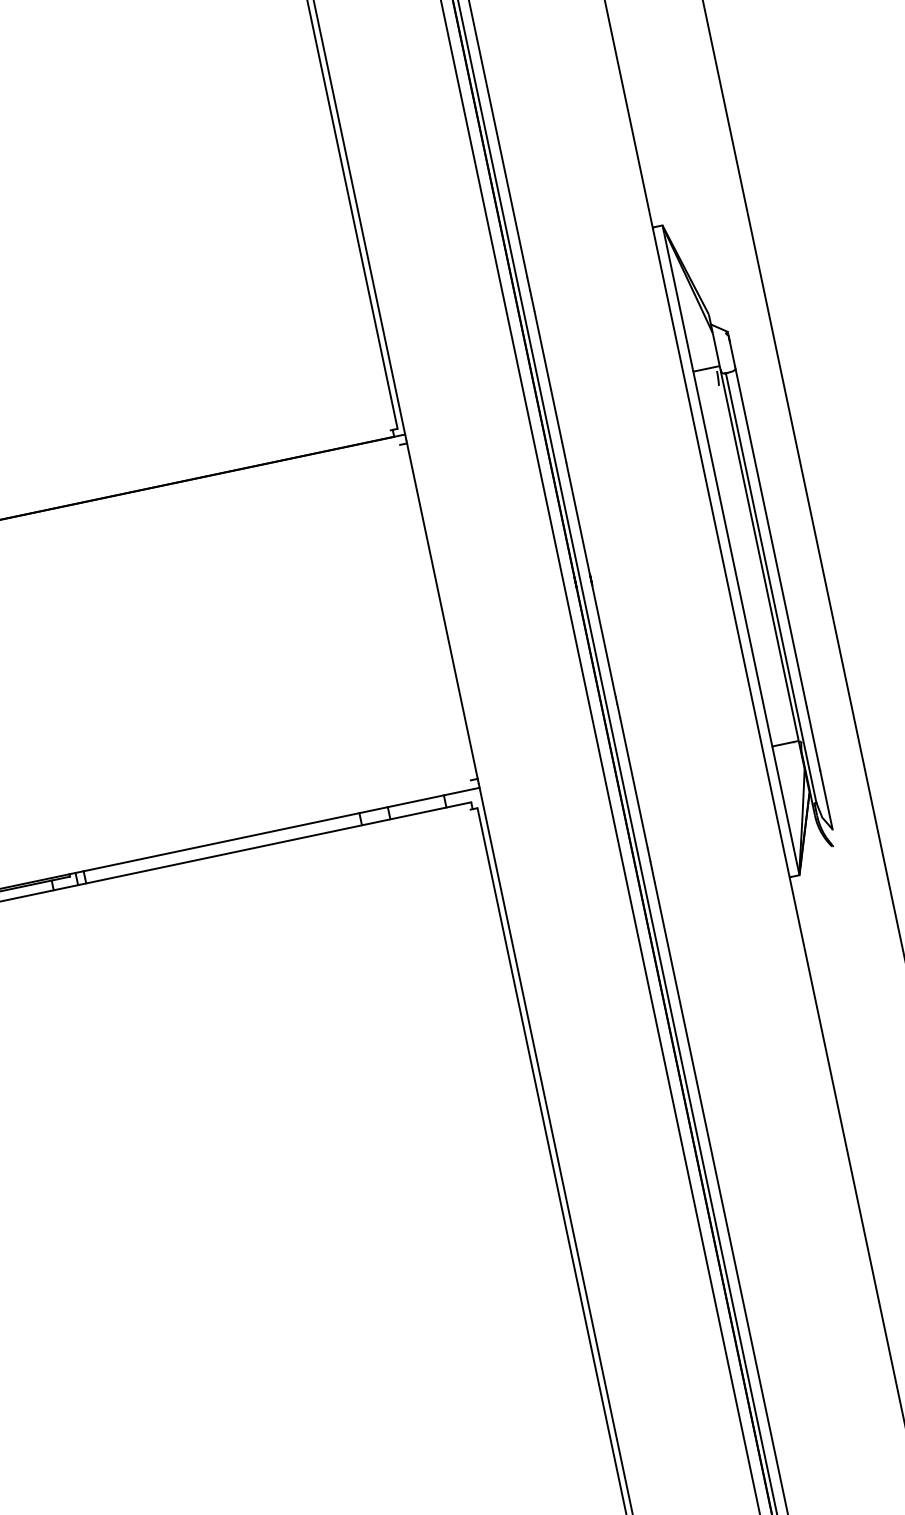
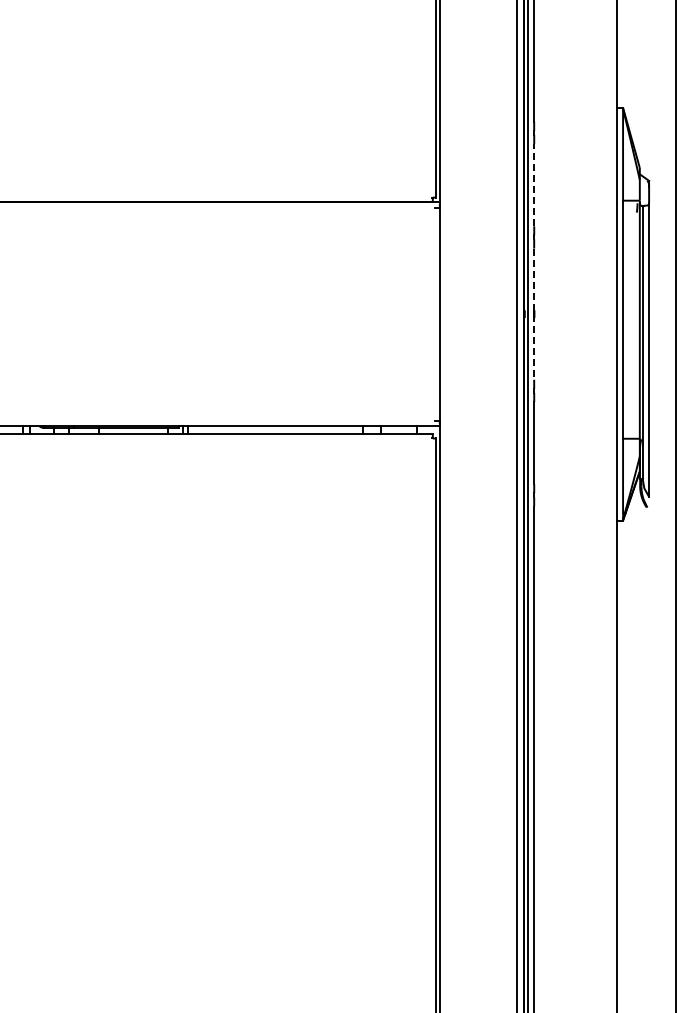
line: (548, 375) -> (534, 184), solid -> dashed
line: (591, 580) -> (534, 314), solid -> dashed

